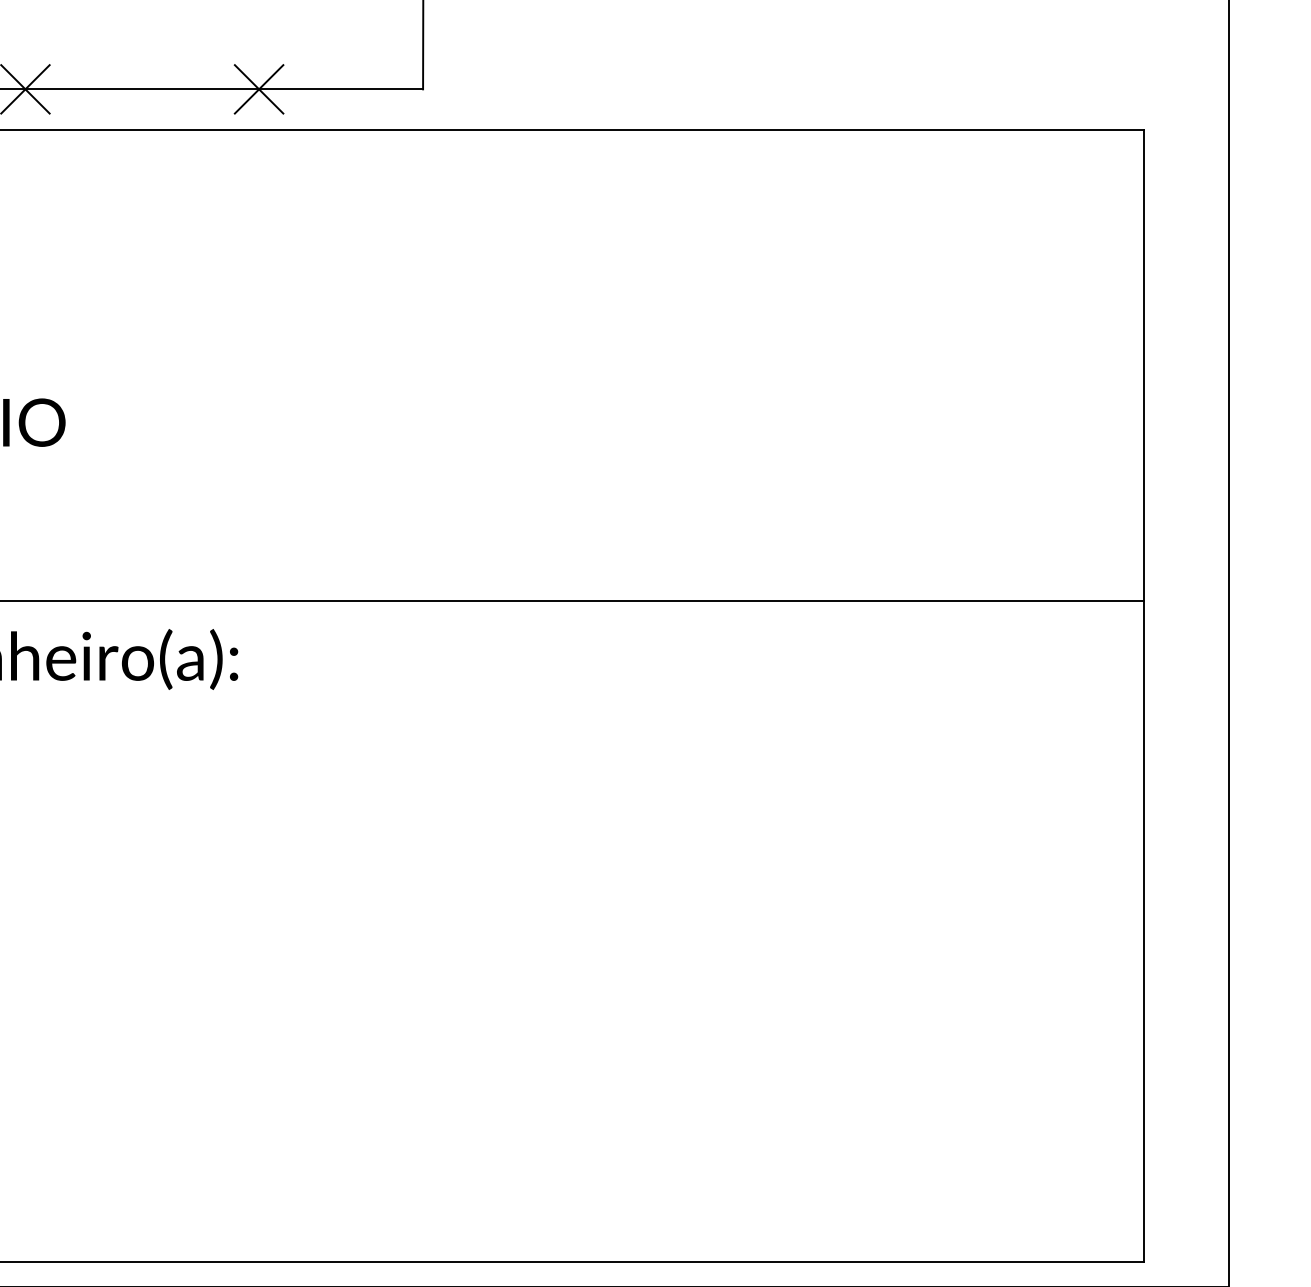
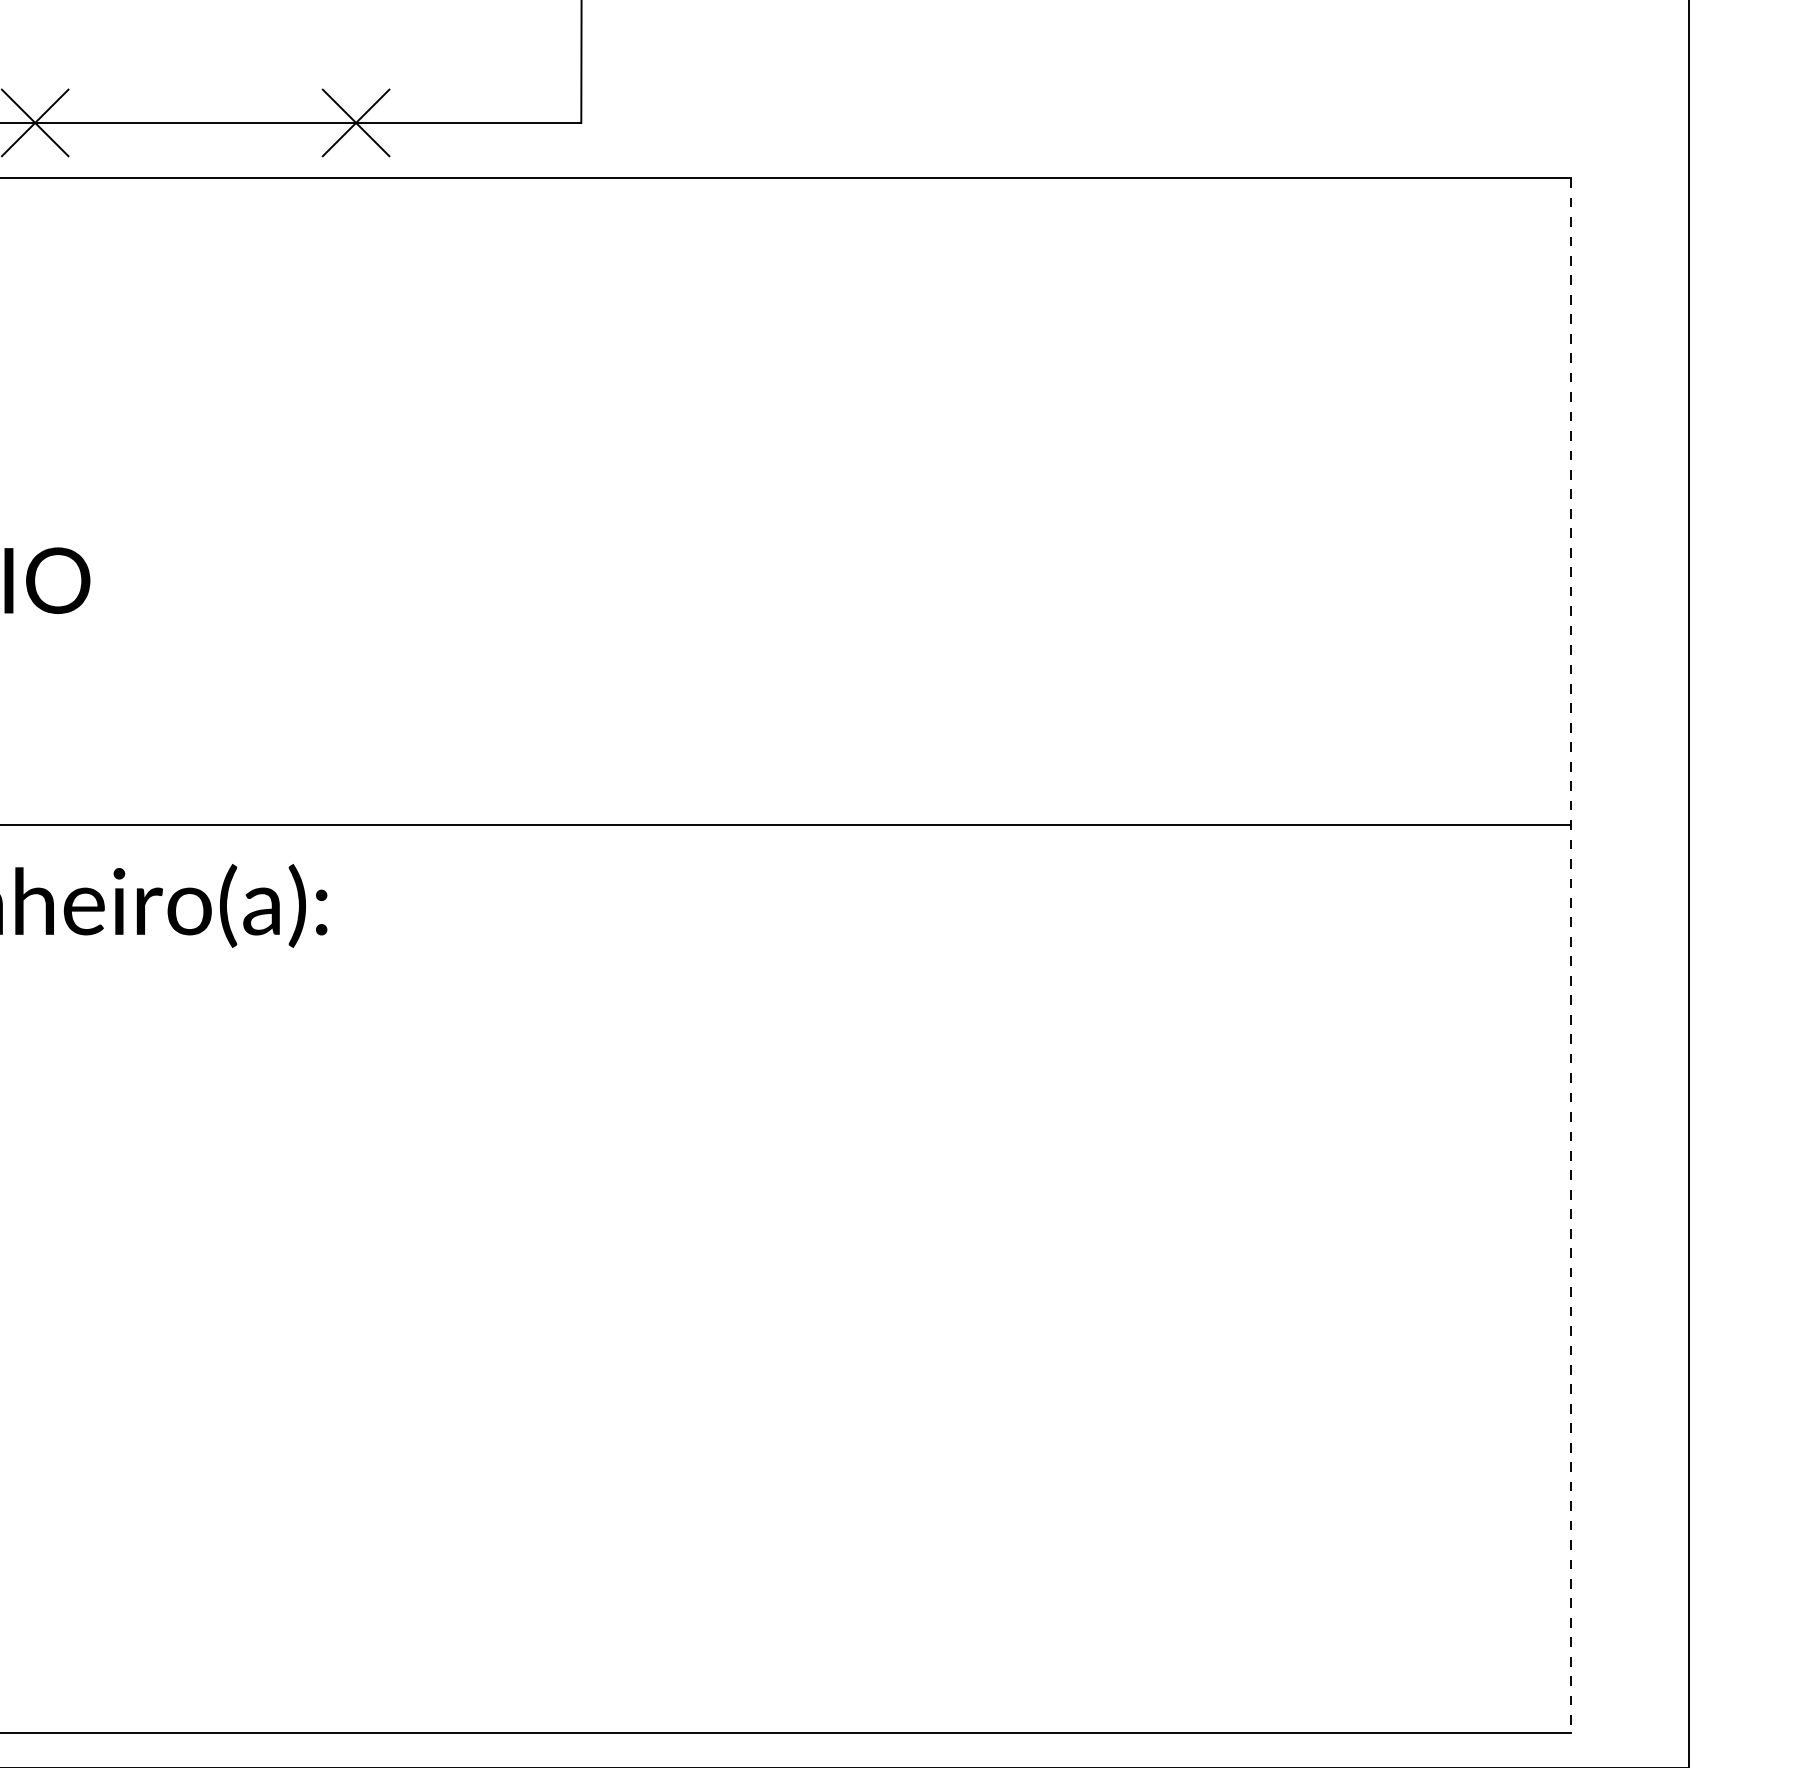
line: (1143, 696) -> (1570, 956), solid -> dashed

